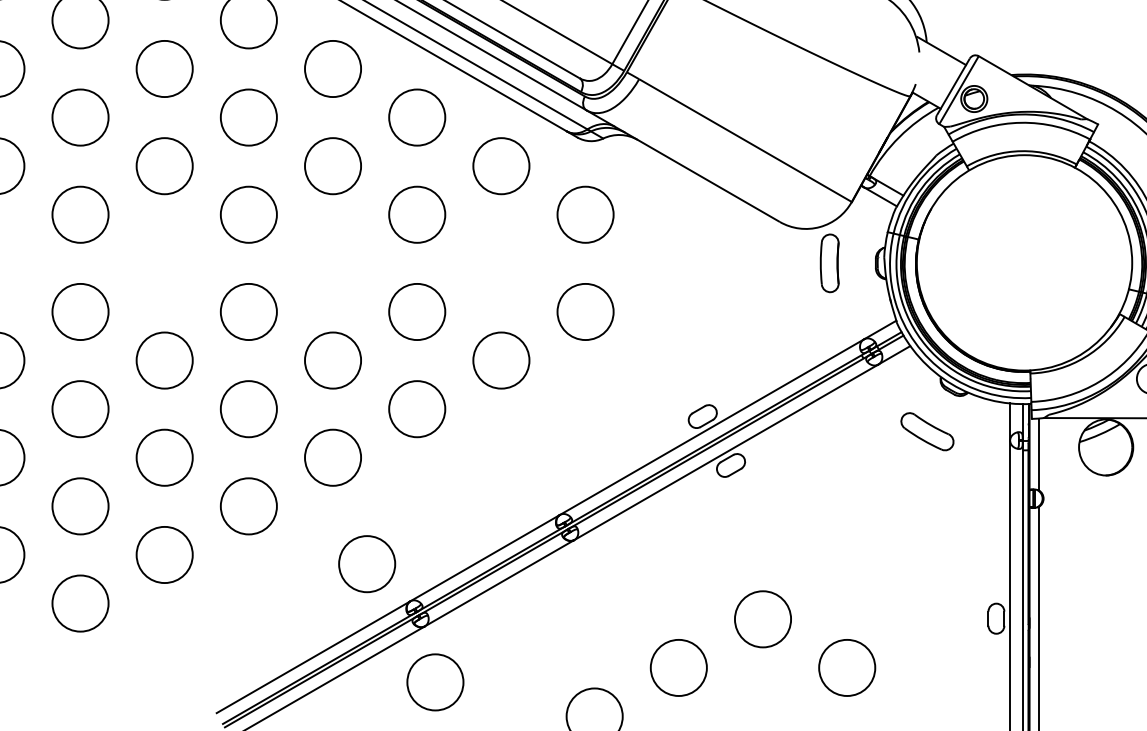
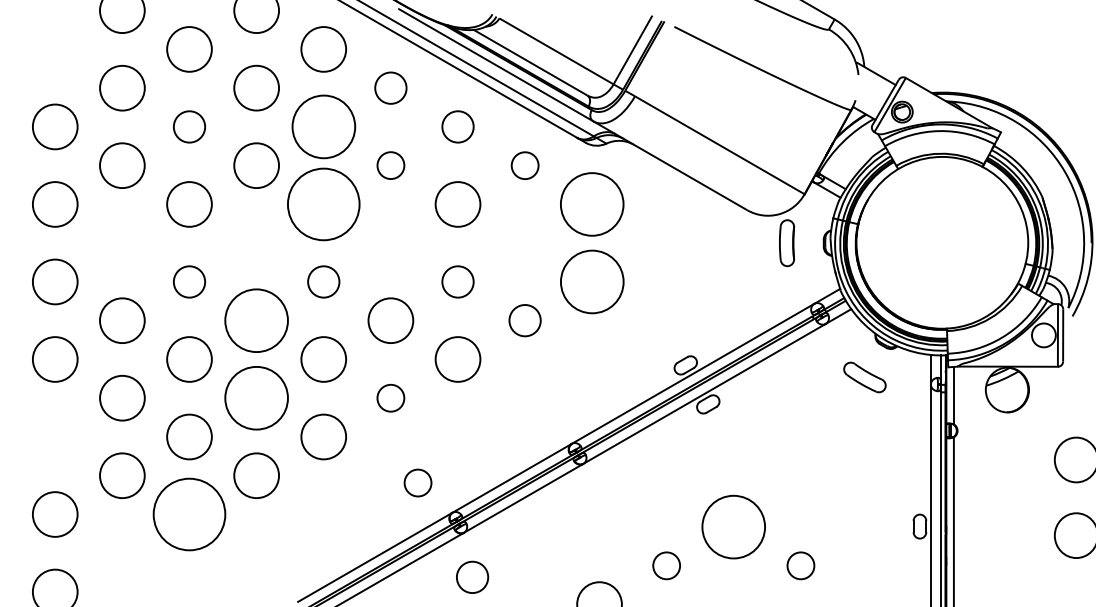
circle: (332, 68) -> (390, 87), size x0.7
circle: (80, 117) -> (189, 126), size x0.7
circle: (248, 117) -> (323, 126), size x1.4
circle: (416, 117) -> (457, 126), size x0.7
circle: (332, 165) -> (390, 165), size x0.6
circle: (500, 165) -> (524, 165), size x0.6
circle: (248, 214) -> (323, 204), size x1.6
circle: (585, 214) -> (592, 204), size x1.4
circle: (80, 311) -> (189, 281), size x0.7
circle: (248, 311) -> (323, 281), size x0.7
circle: (416, 311) -> (457, 281), size x0.7
circle: (584, 311) -> (591, 281), size x1.4
circle: (164, 360) -> (256, 320), size x1.4
circle: (500, 360) -> (524, 320), size x0.7
circle: (164, 456) -> (256, 397), size x1.4
circle: (332, 456) -> (390, 397), size x0.6
circle: (366, 563) -> (417, 482), size x0.6
circle: (80, 603) -> (189, 514), size x1.6
circle: (762, 618) -> (733, 526), size x1.4
circle: (678, 667) -> (666, 565), size x0.6
circle: (846, 667) -> (800, 565), size x0.6
circle: (435, 682) -> (472, 577), size x0.7

